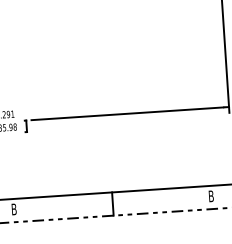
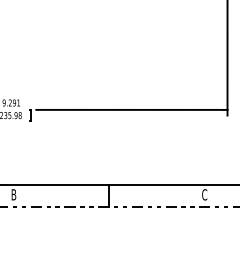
text: (211, 196) -> (204, 194), B -> C

